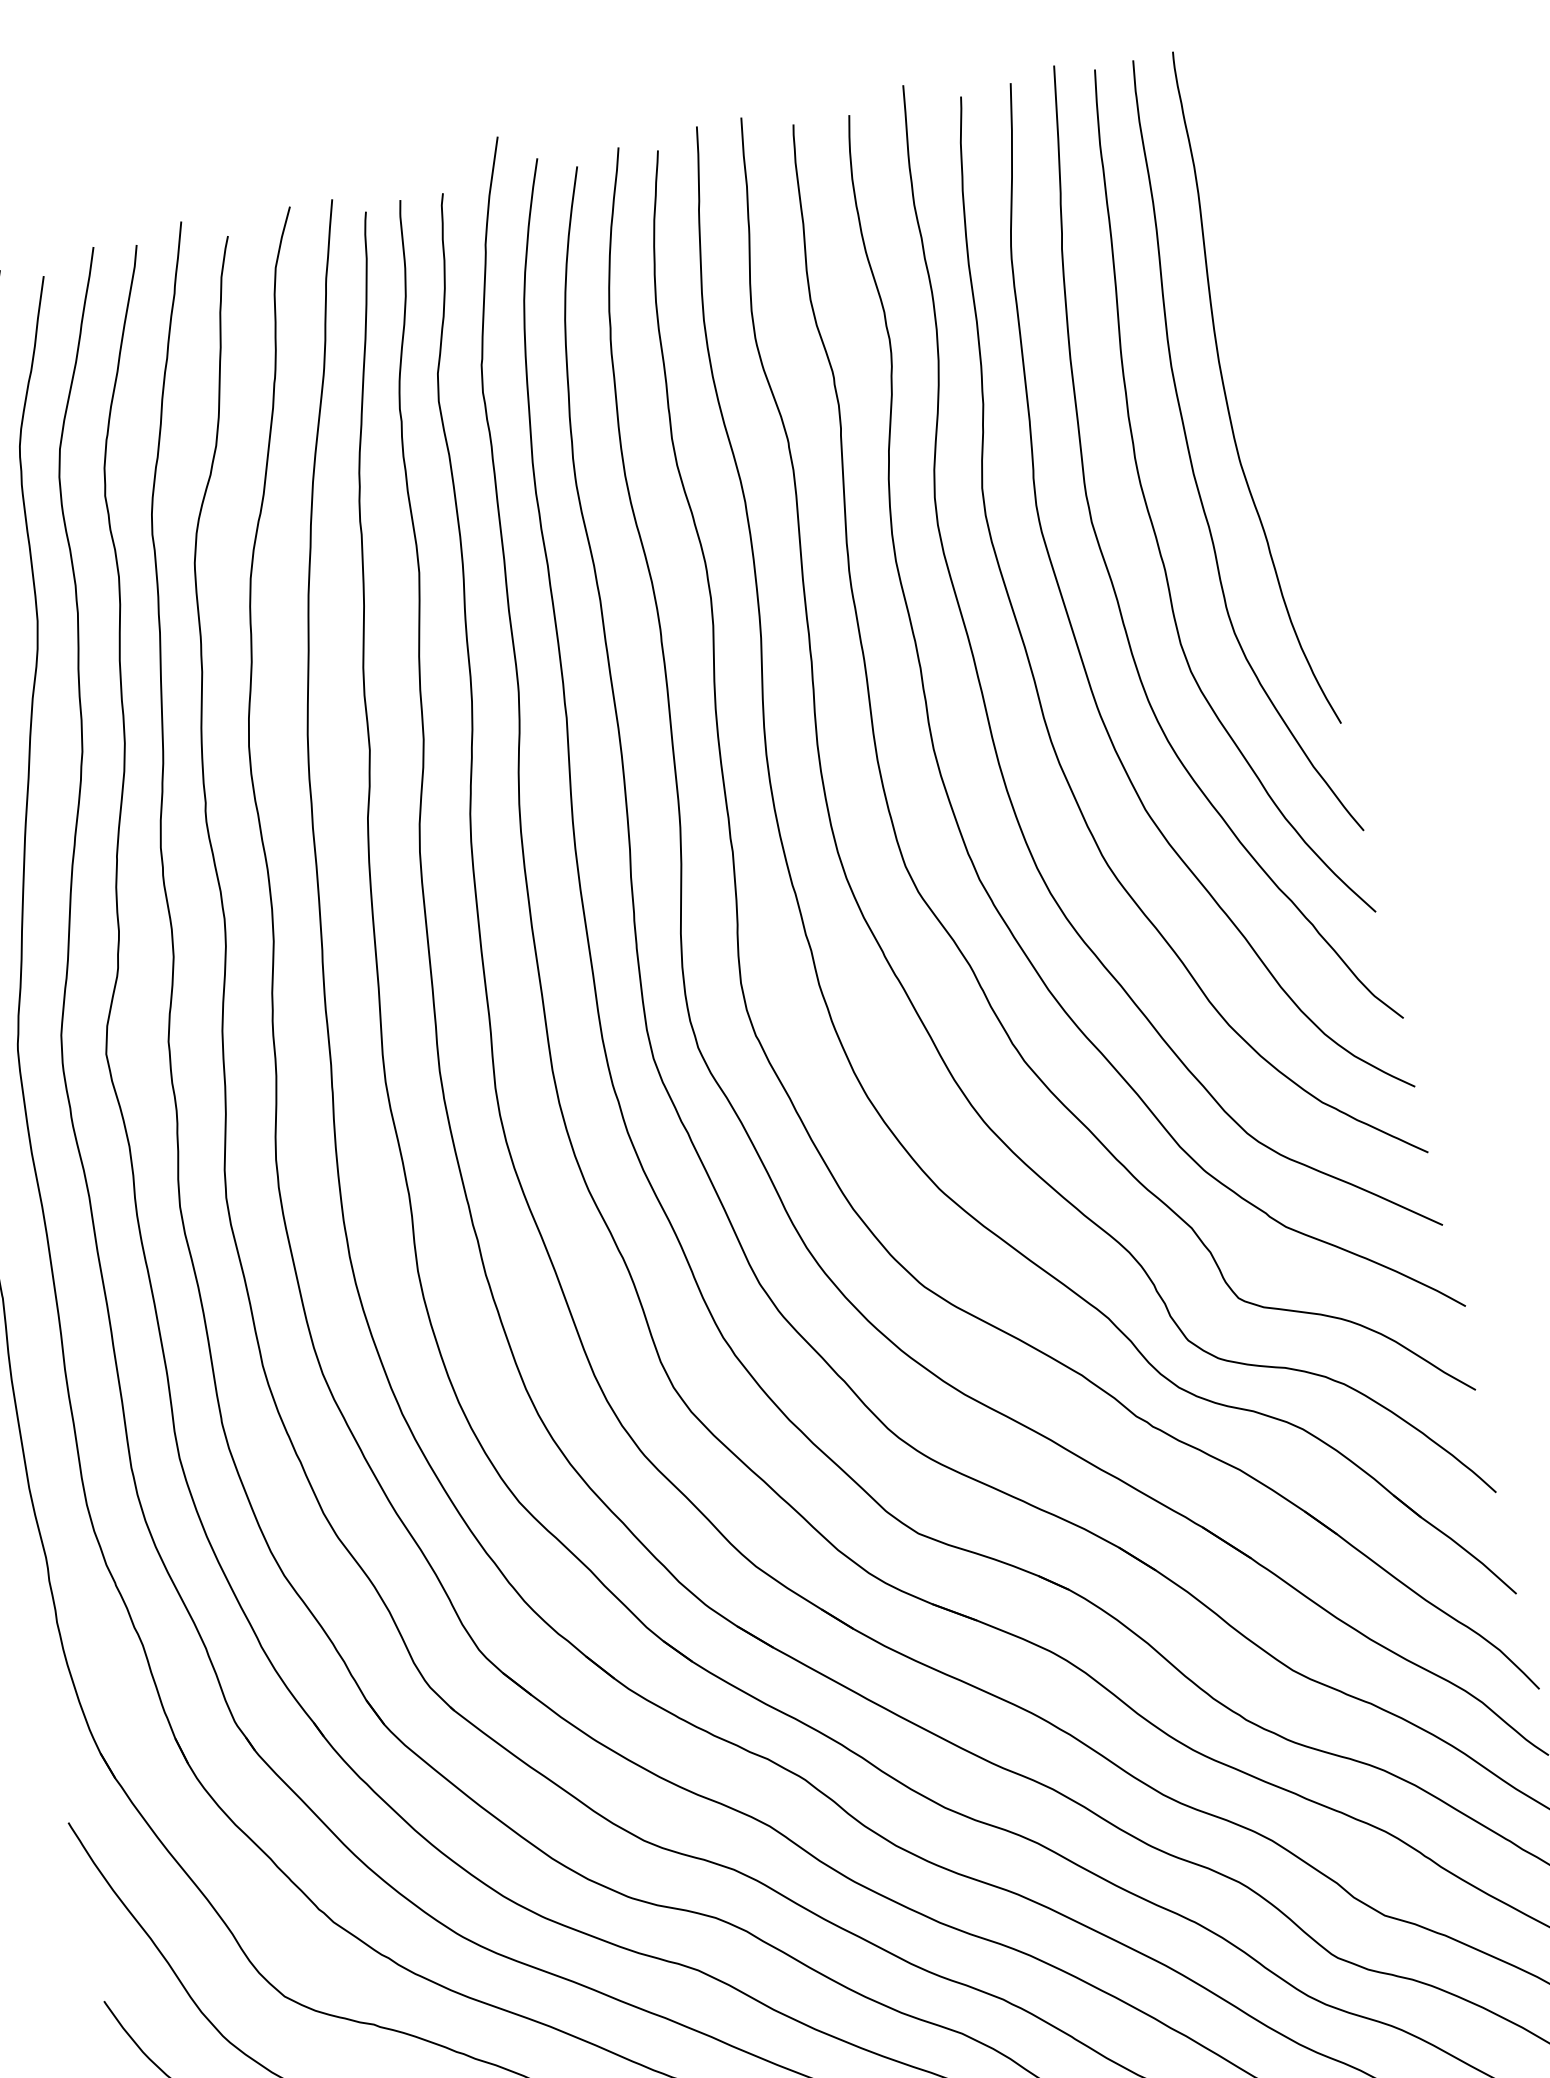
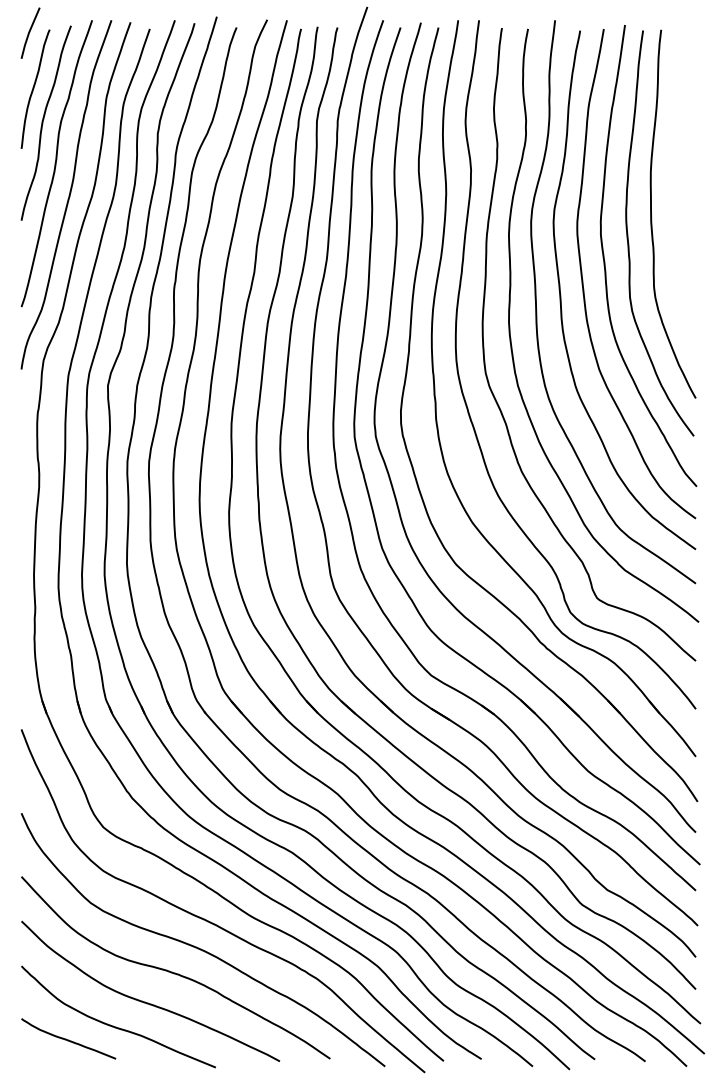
curve: (1226, 393) -> (673, 188), removed

